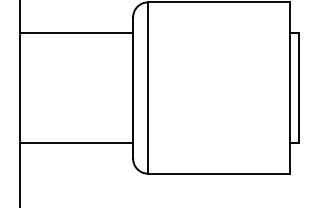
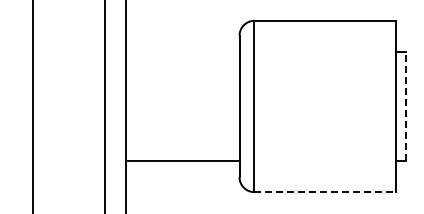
line: (76, 33) -> (182, 51), removed
line: (299, 88) -> (405, 106), solid -> dashed
line: (219, 174) -> (325, 192), solid -> dashed

